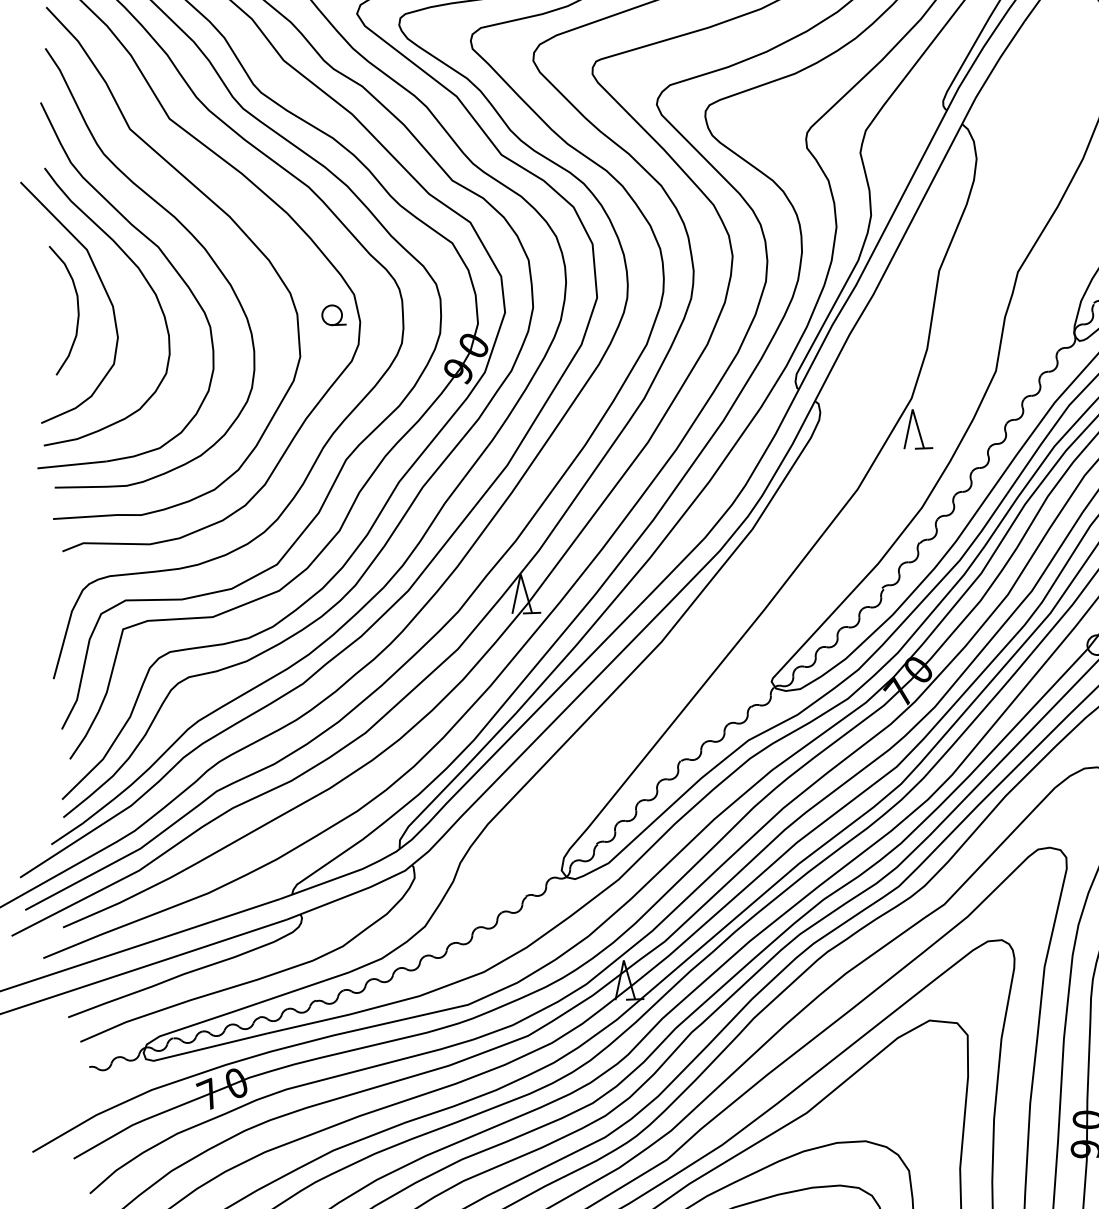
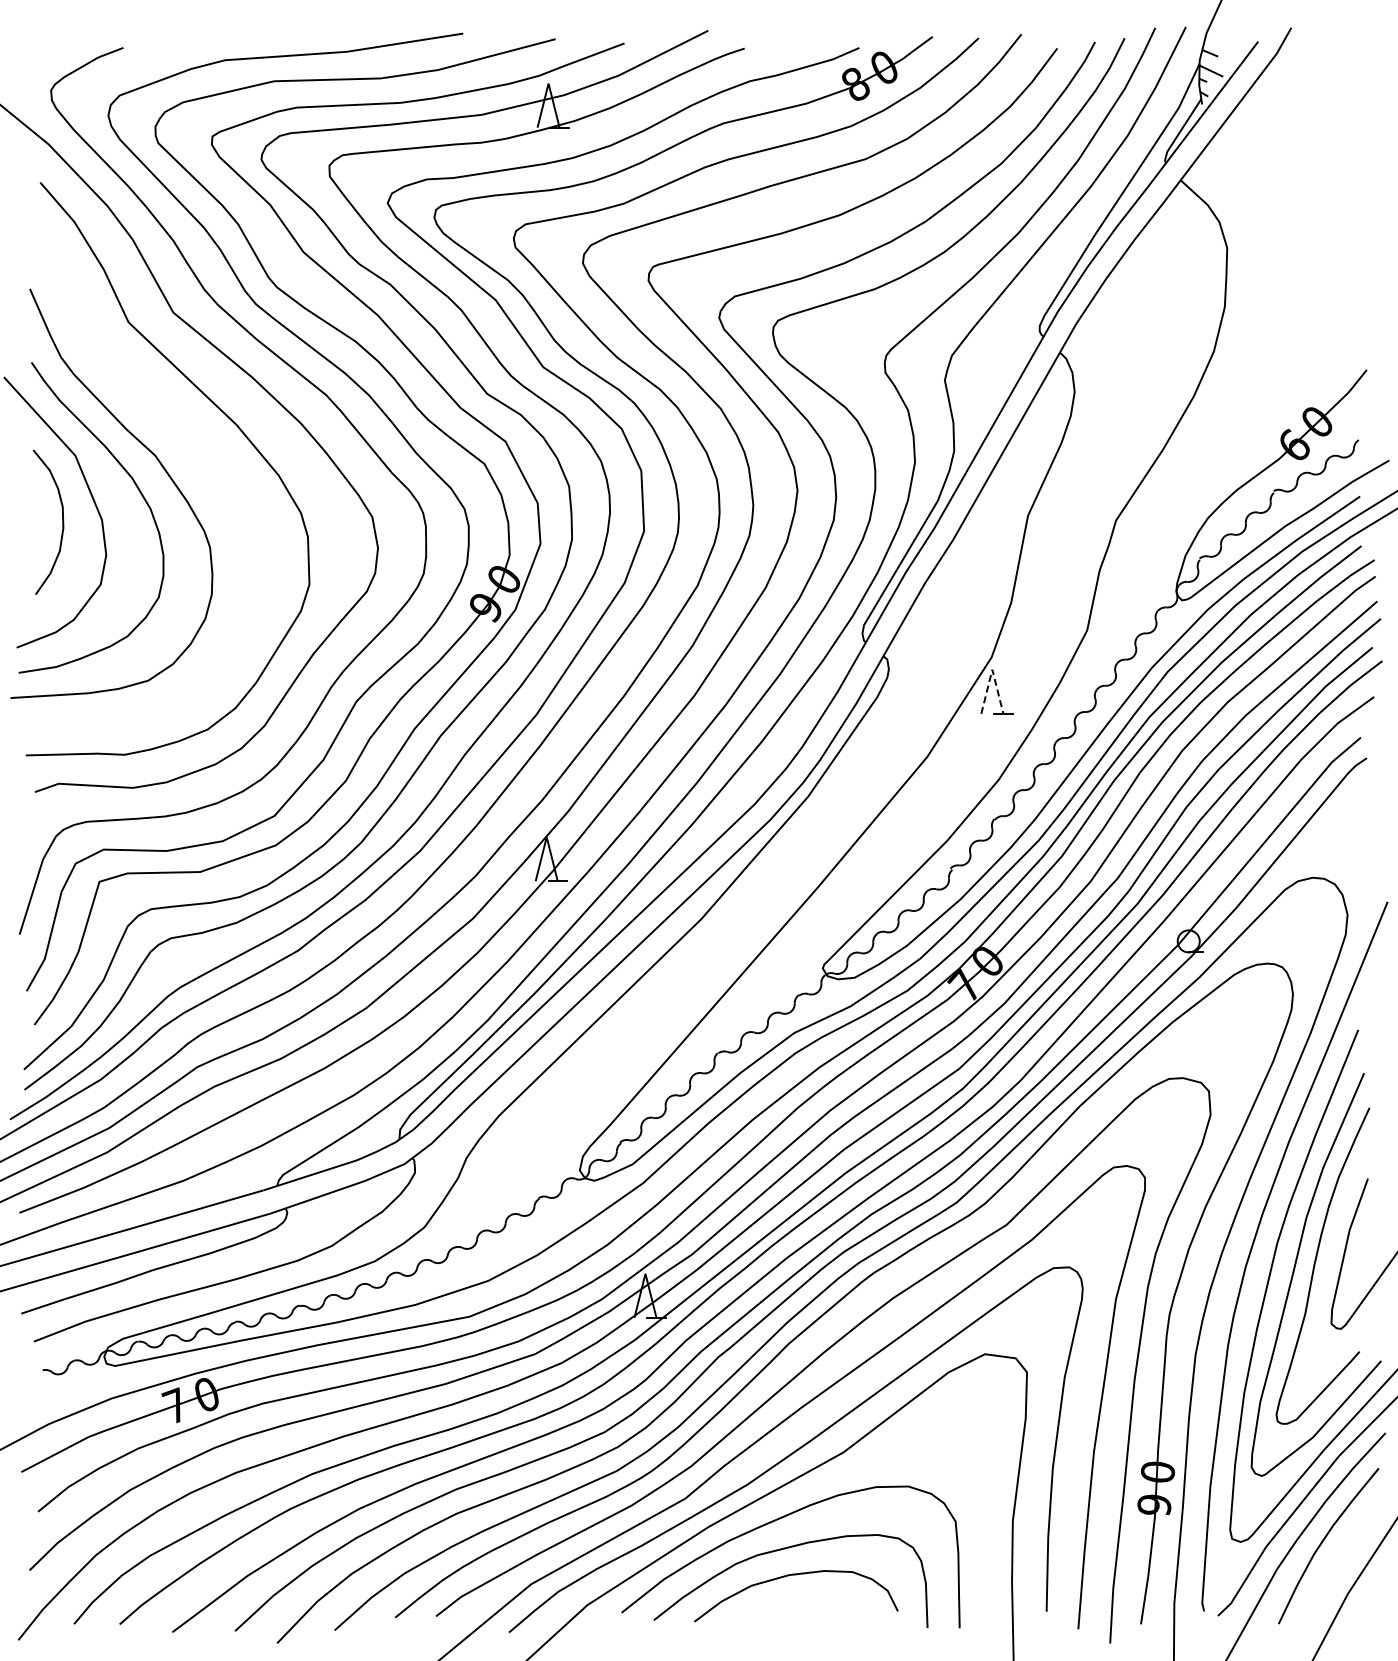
curve: (186, 230) -> (187, 438), removed
part: (333, 315) -> (348, 539), removed
line: (912, 409) -> (992, 669), solid -> dashed

